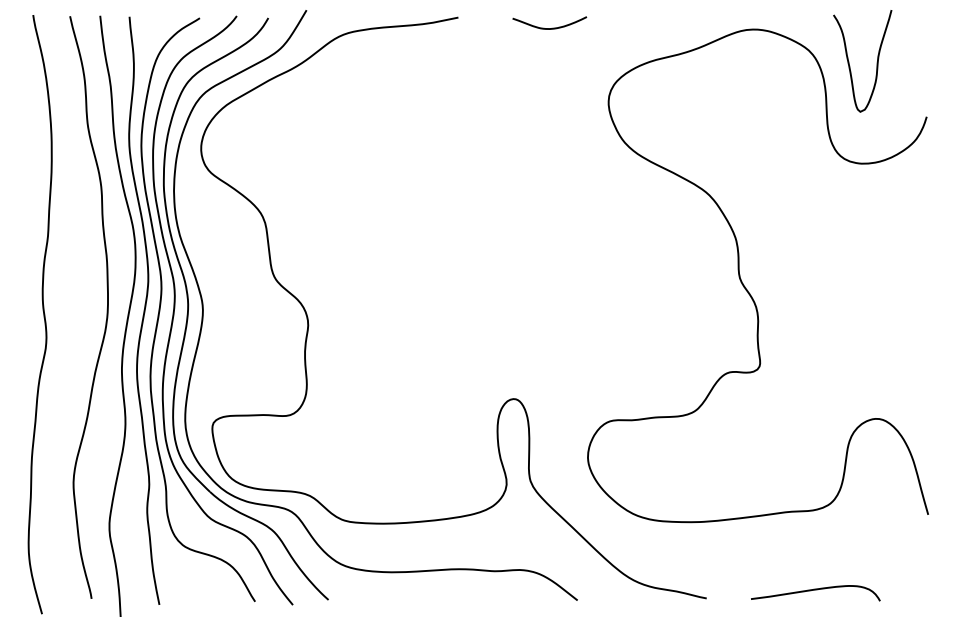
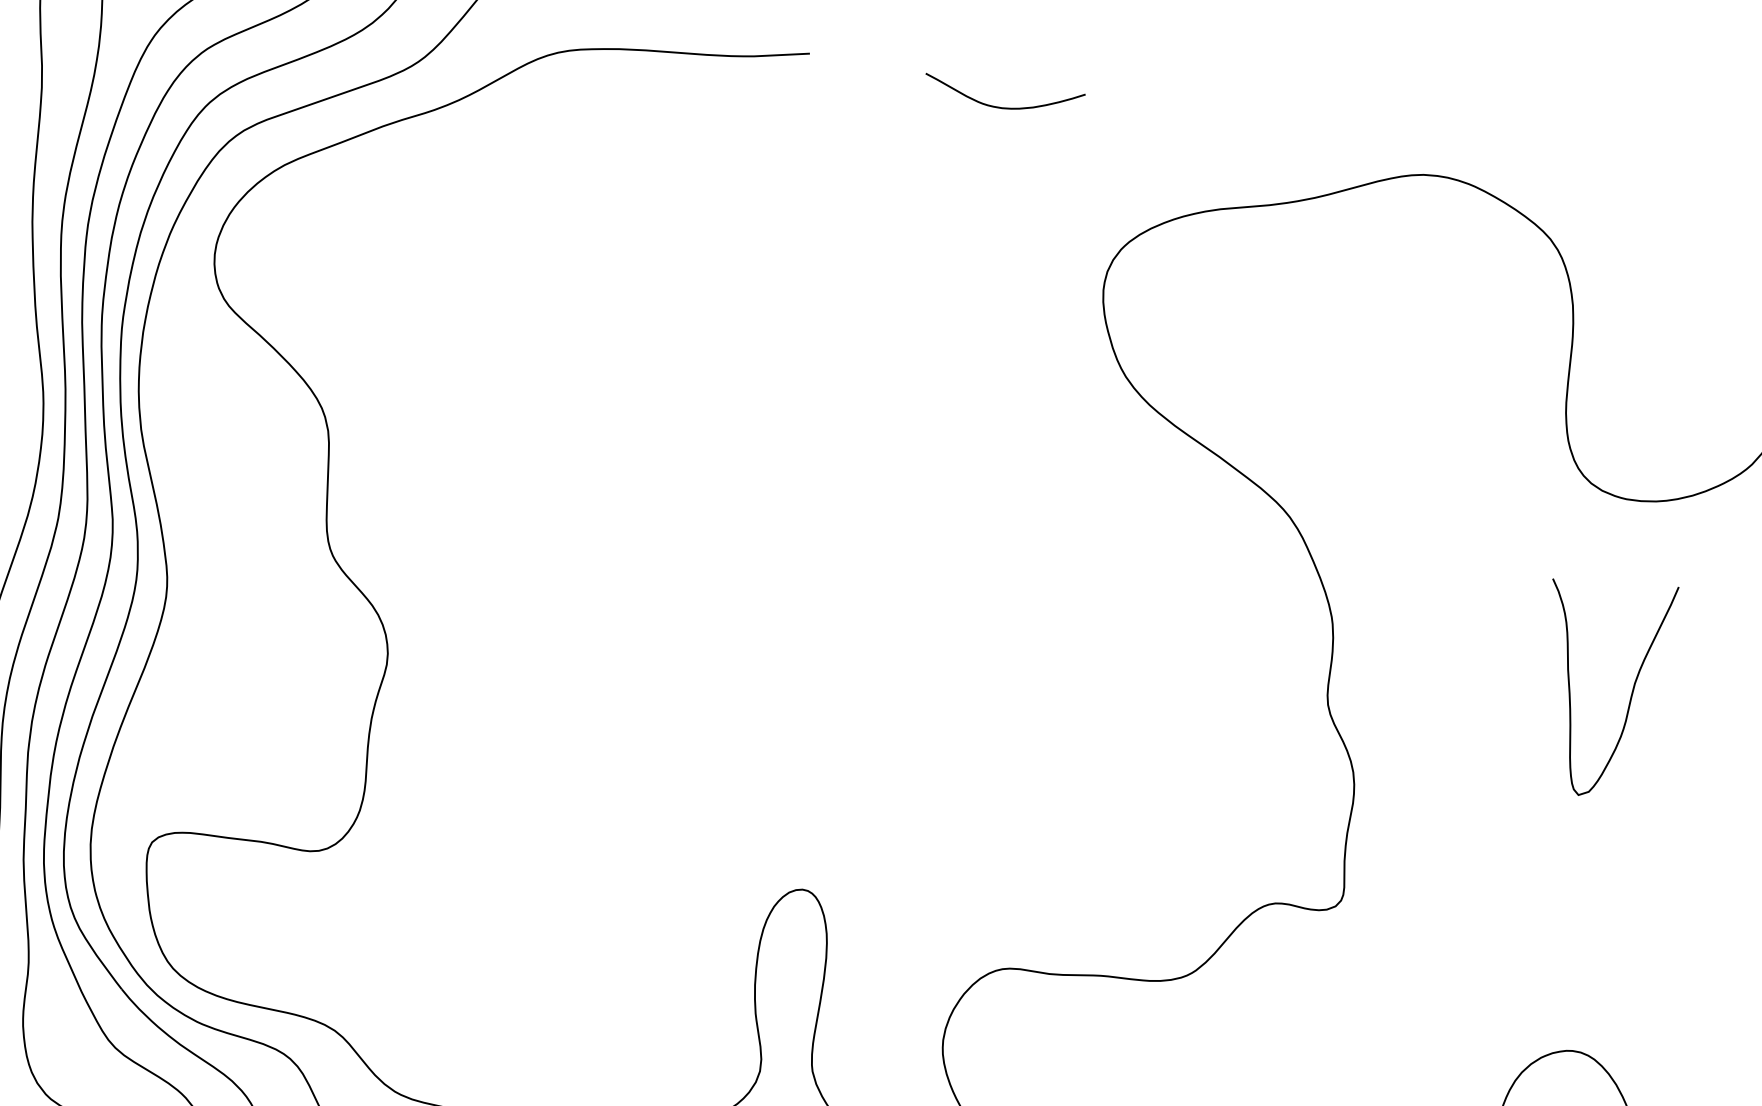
curve: (849, 61) -> (1571, 683), moved

